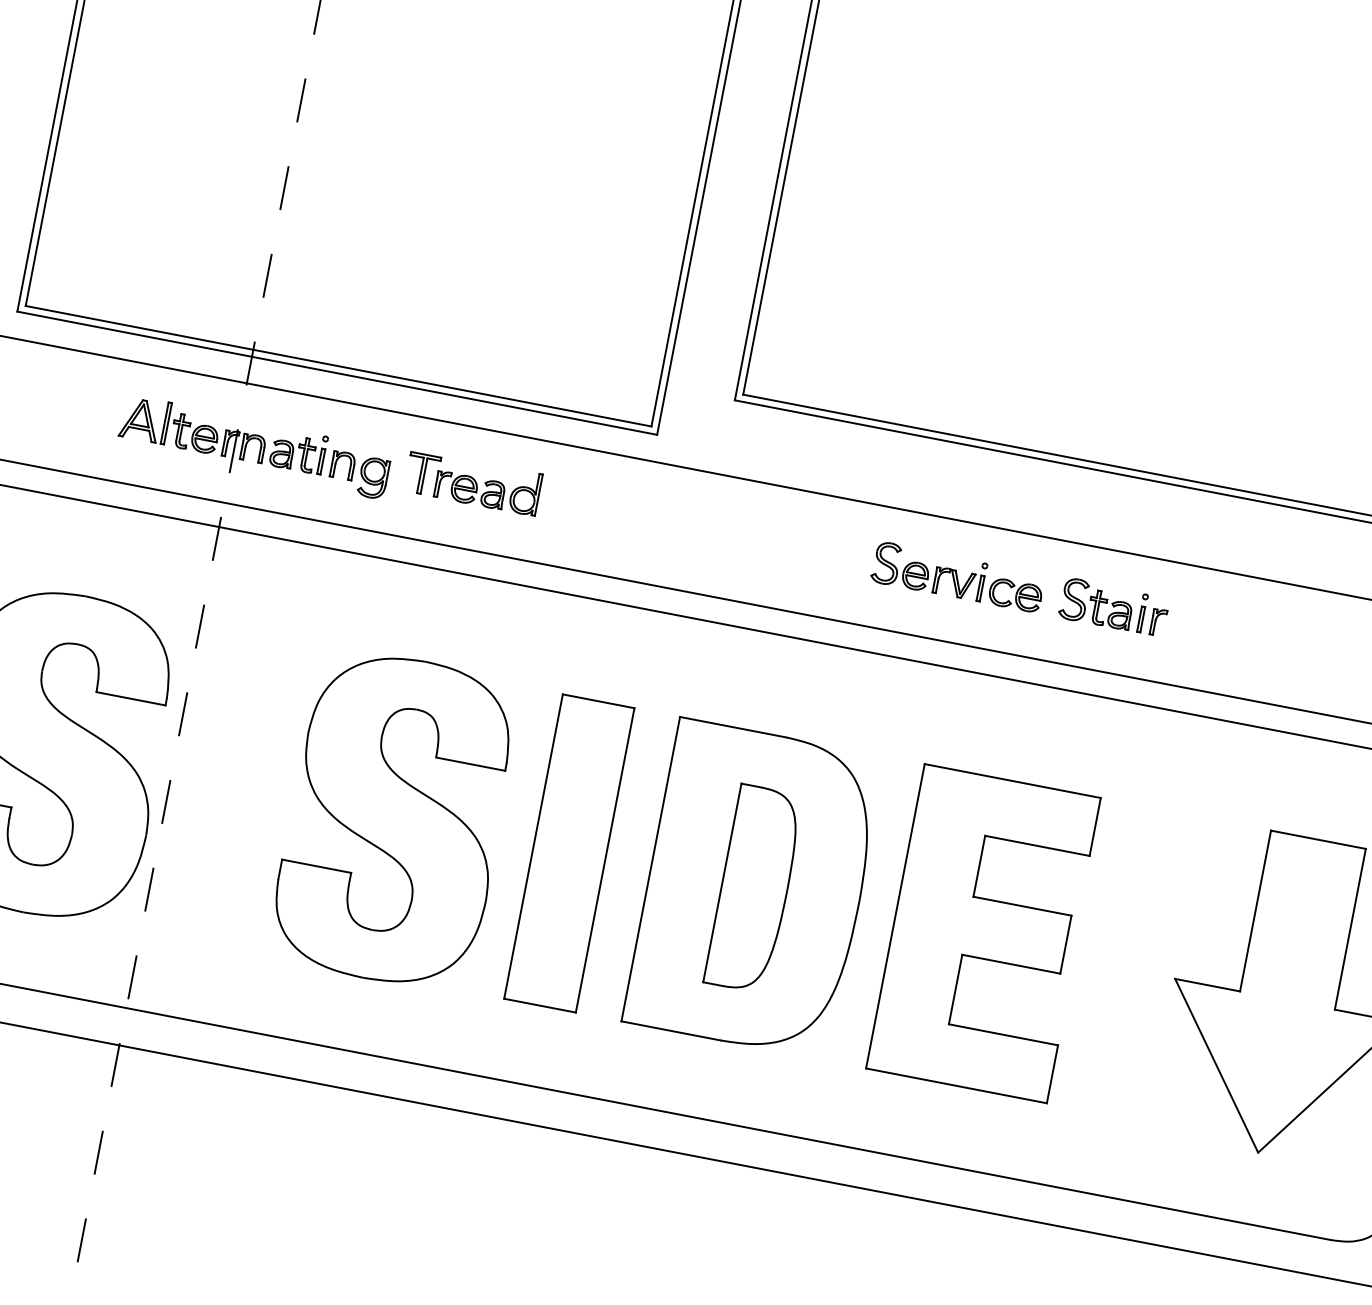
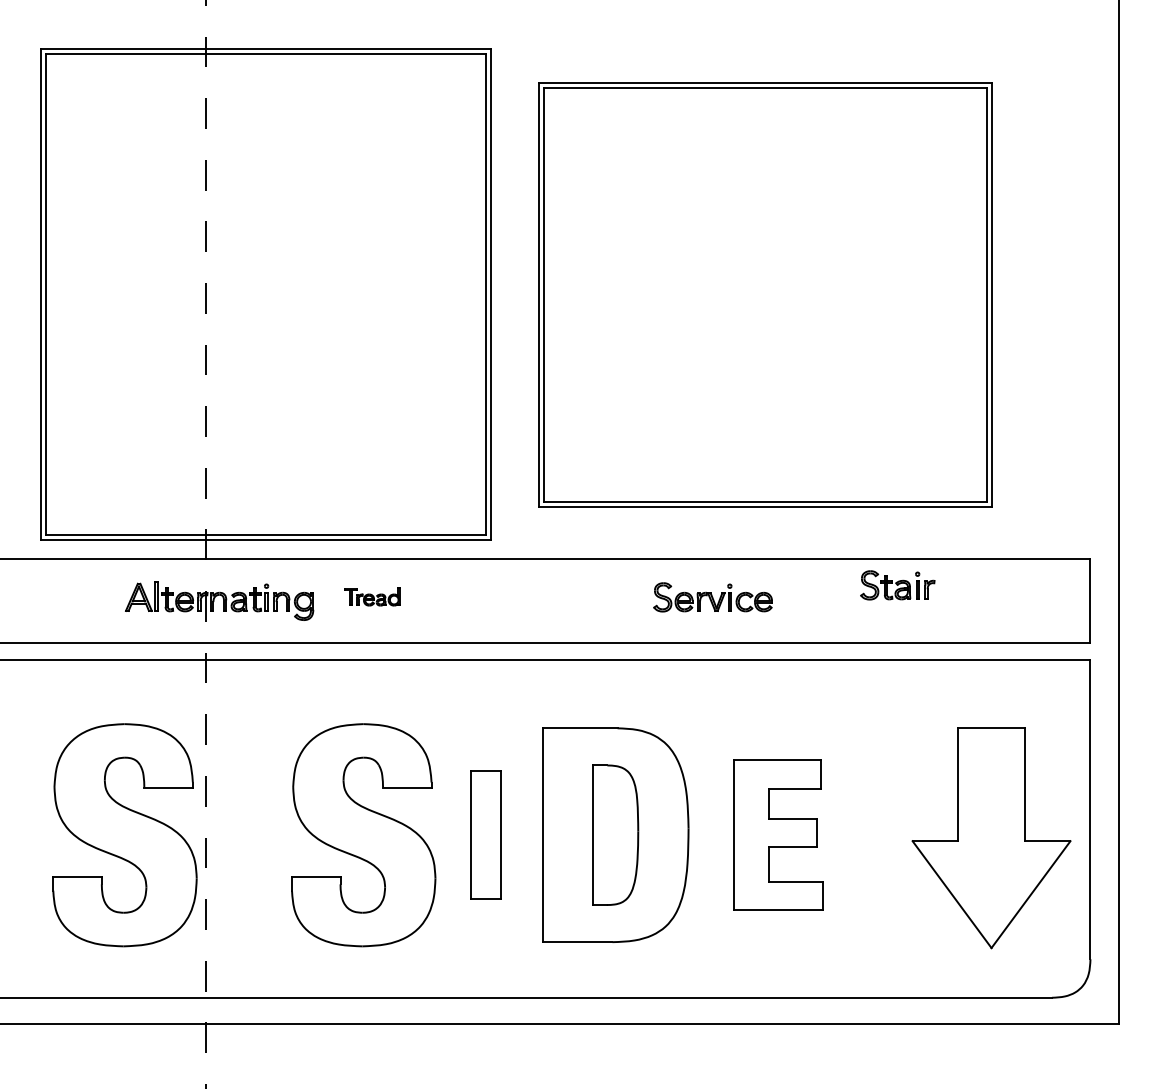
part: (472, 482) -> (371, 596), size x0.6
part: (1113, 607) -> (897, 585), moved
part: (569, 852) -> (485, 834), size x0.6
part: (986, 932) -> (778, 834), size x0.7

